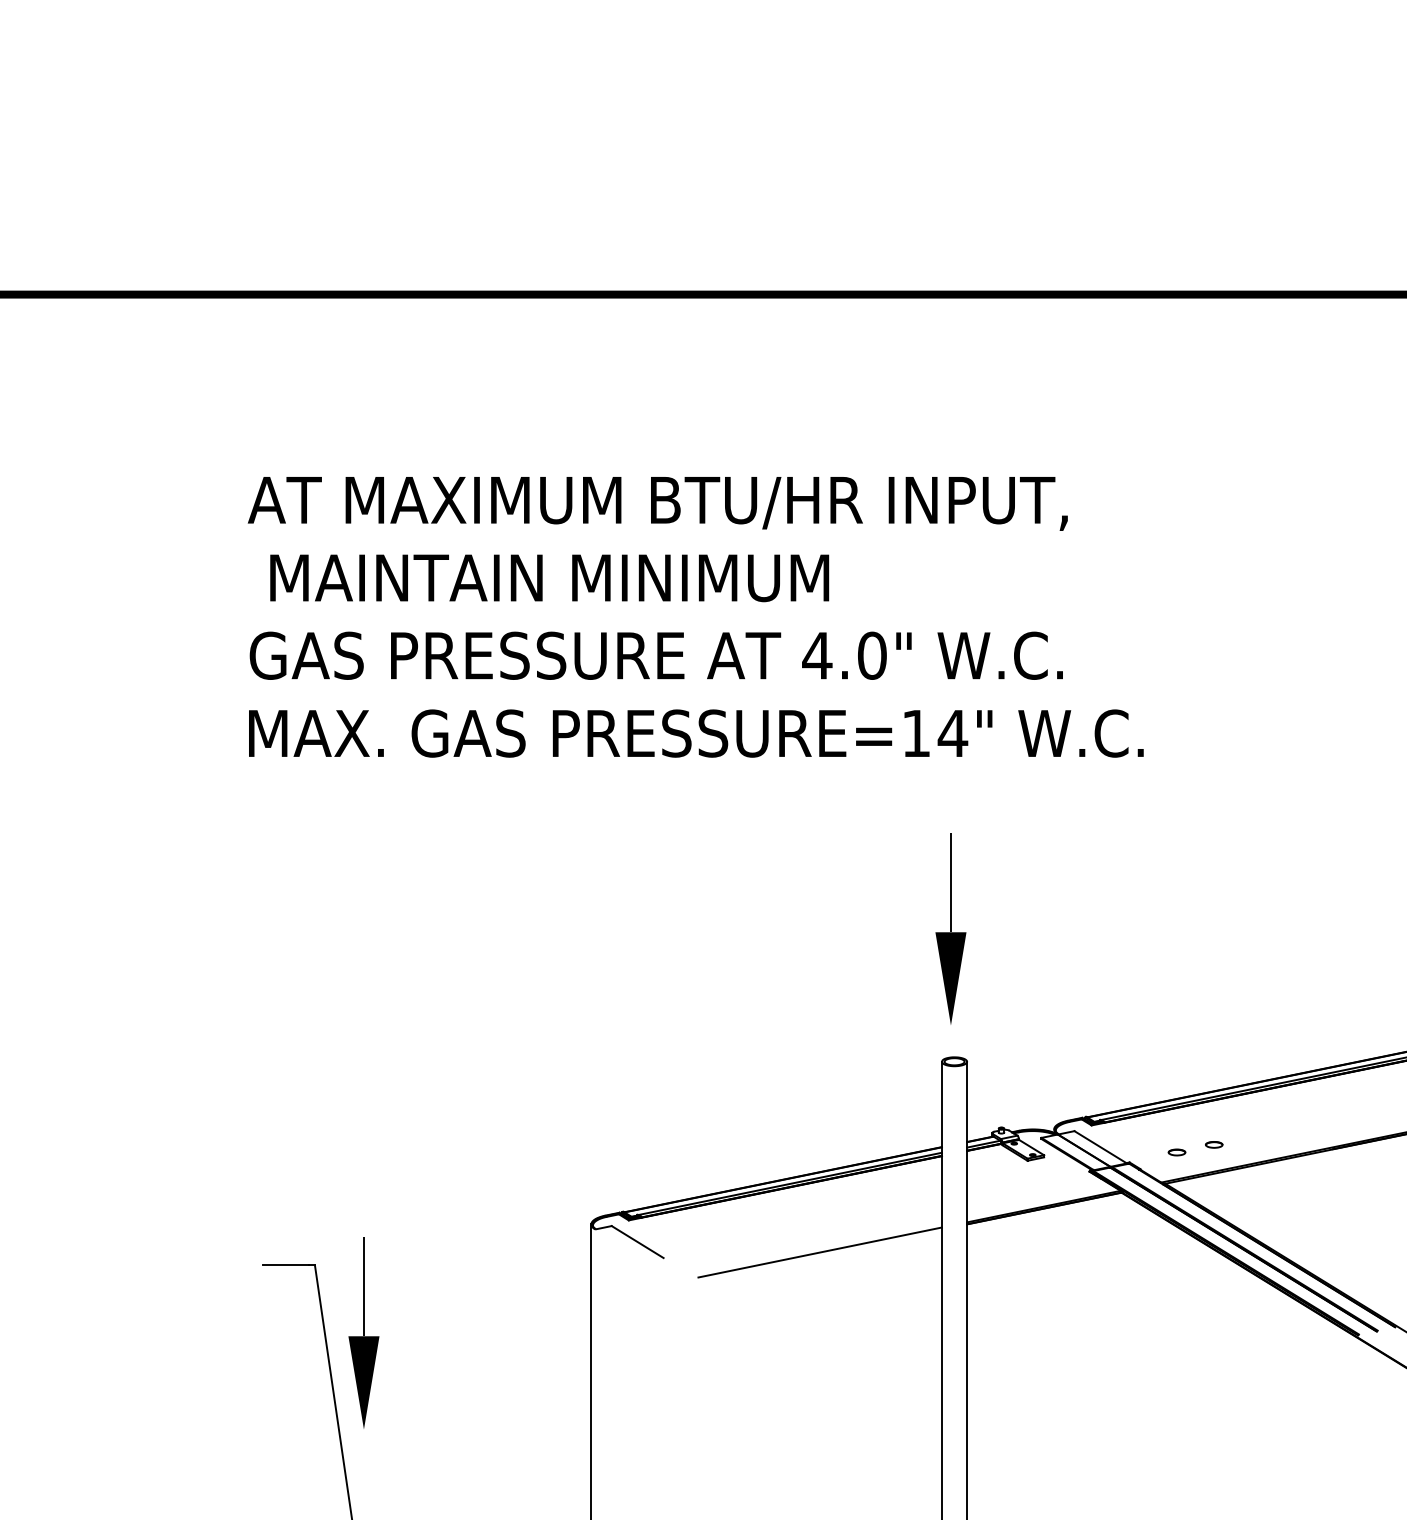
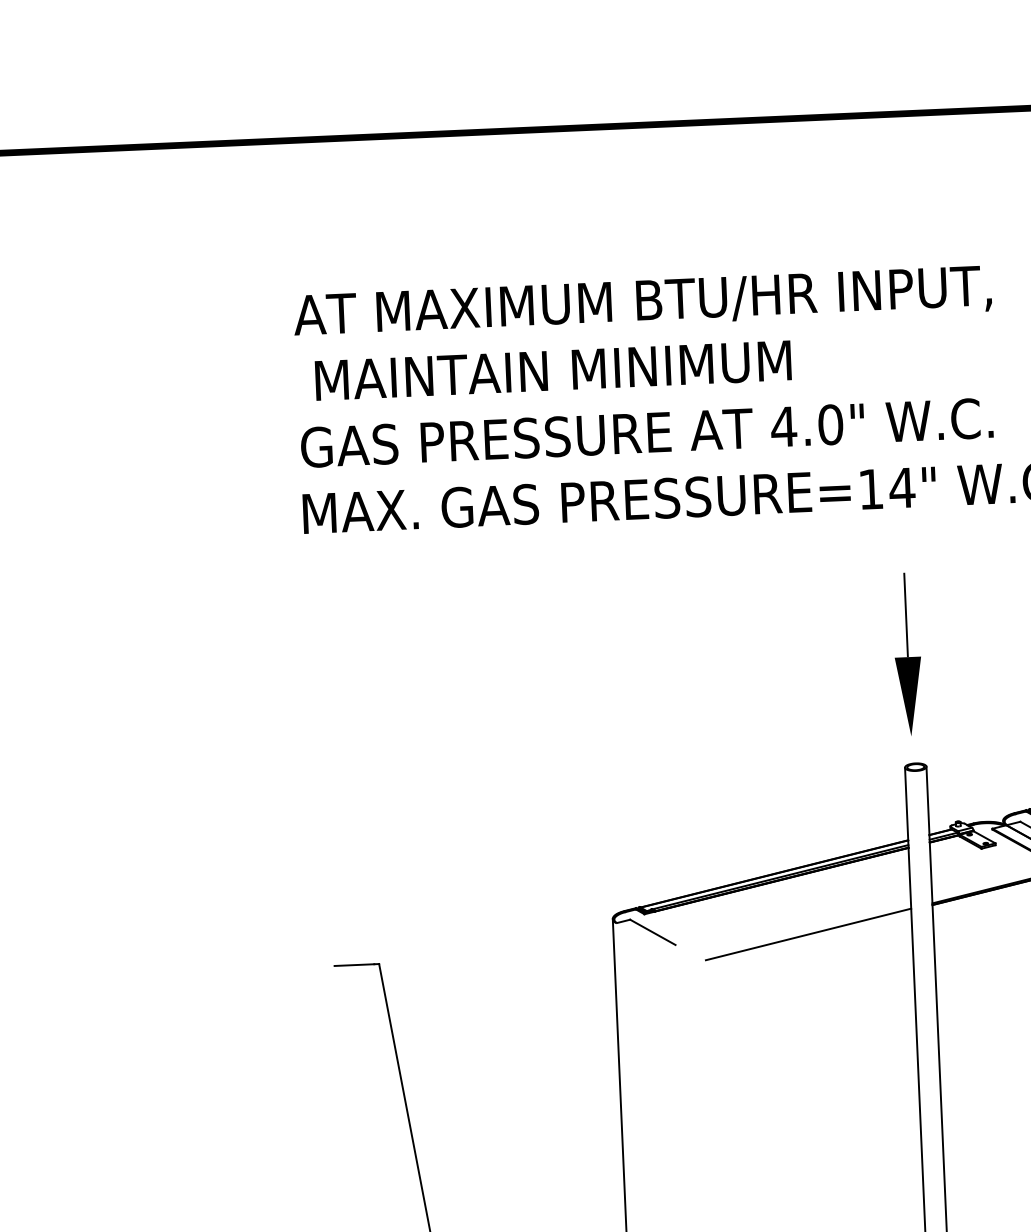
part: (363, 1332) -> (422, 1019), removed

